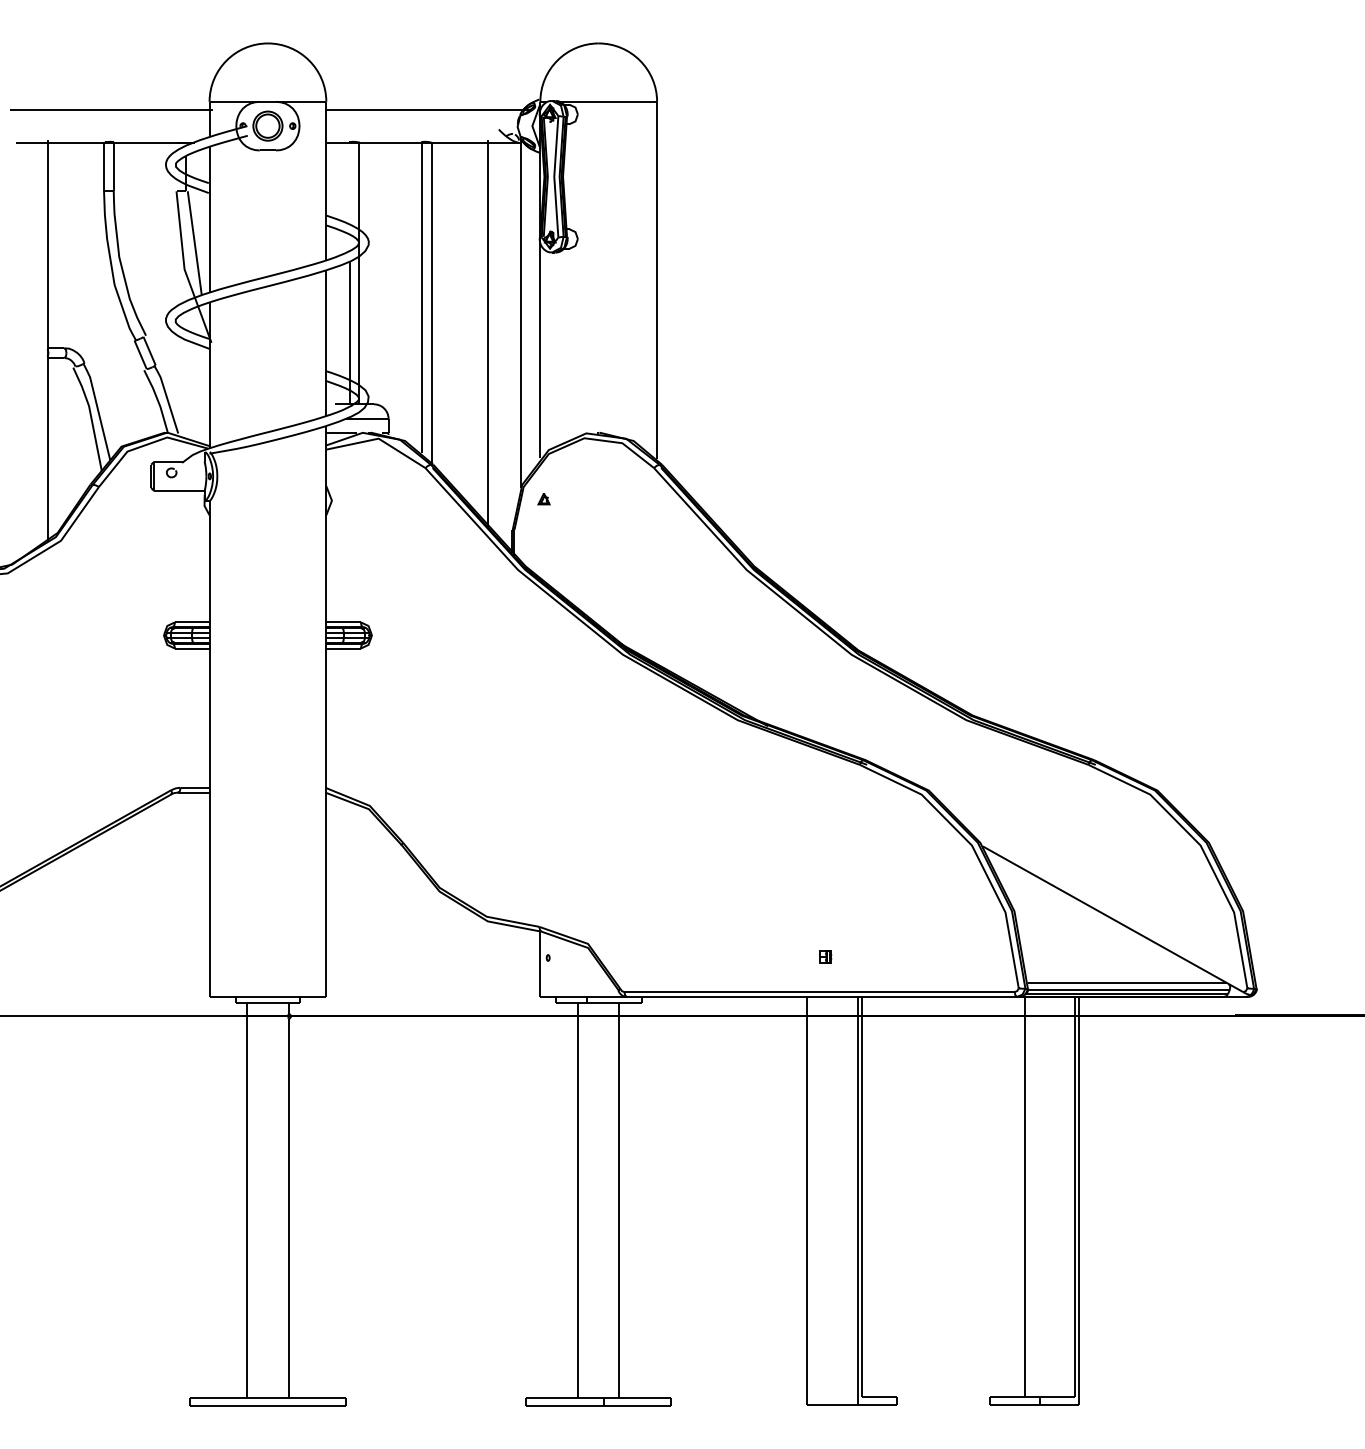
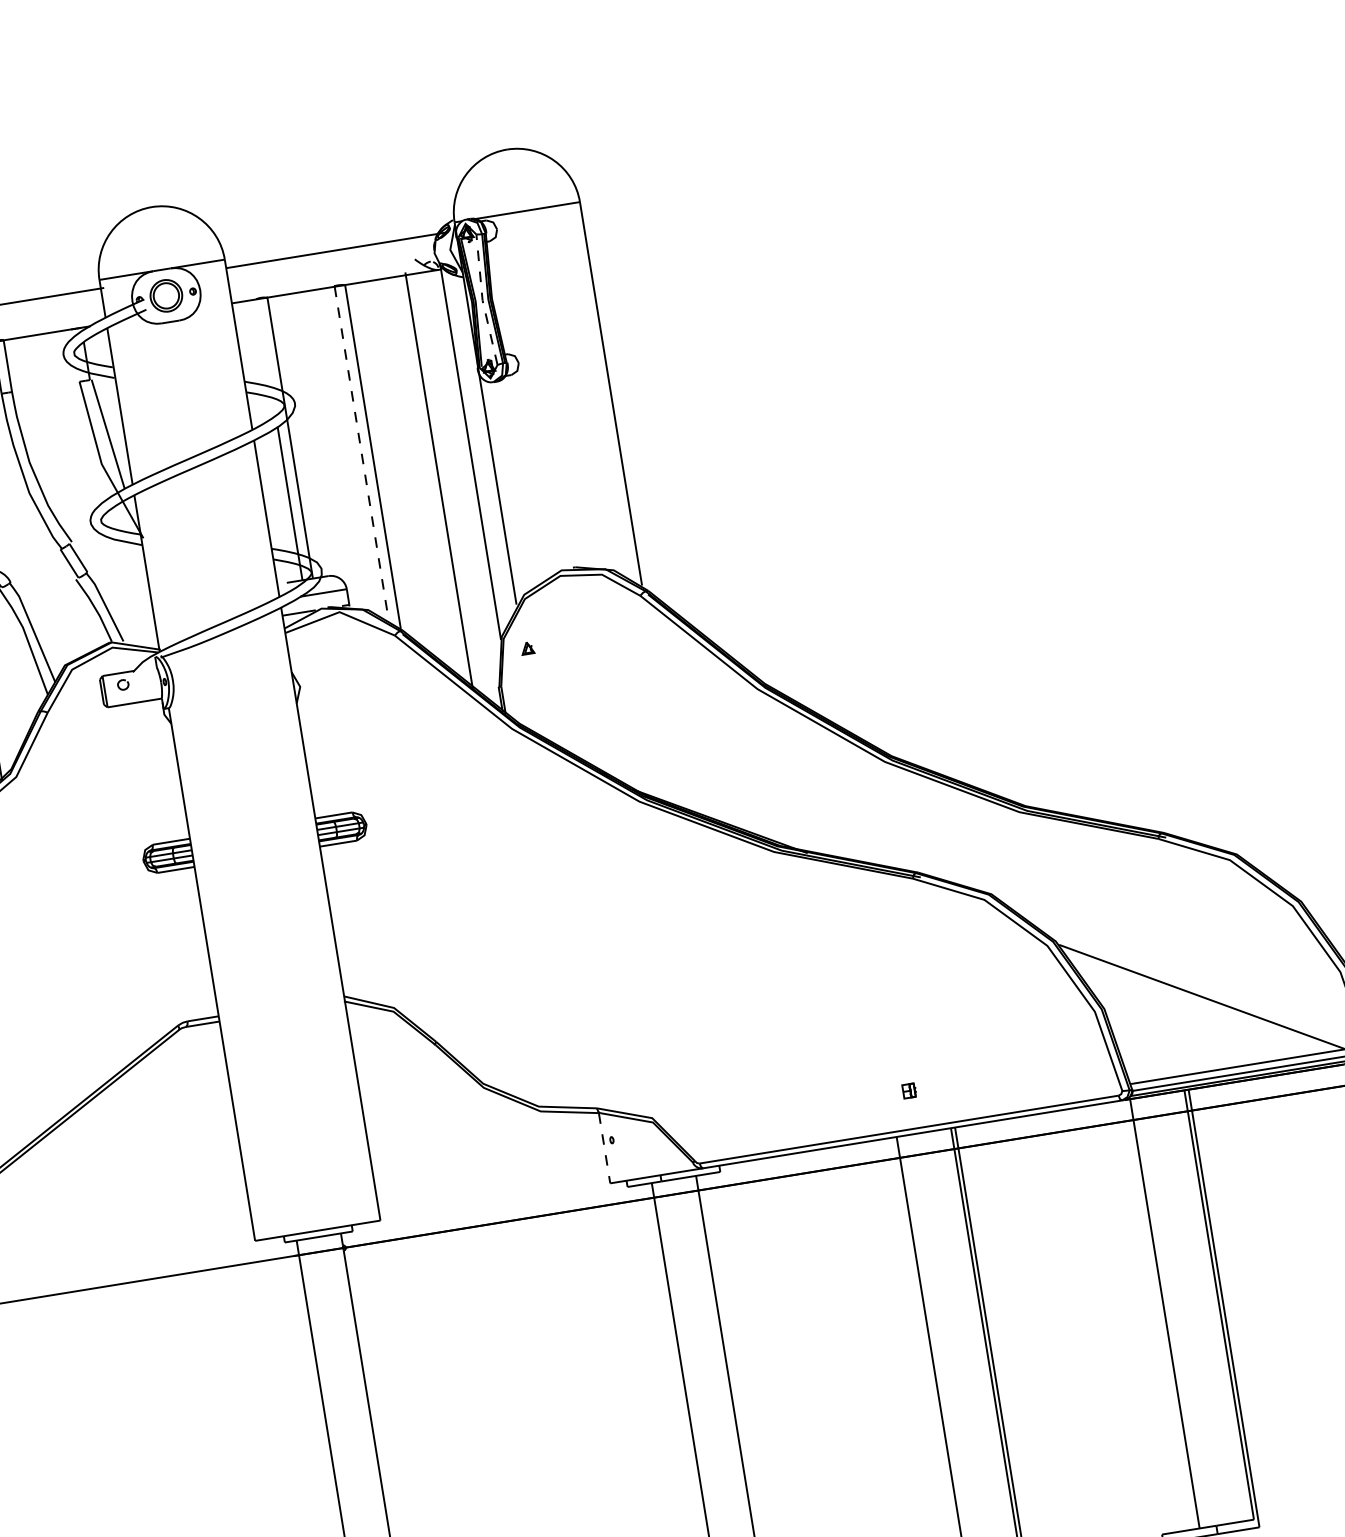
line: (554, 176) -> (482, 300), solid -> dashed
line: (422, 298) -> (362, 454), solid -> dashed
line: (540, 964) -> (604, 1148), solid -> dashed

